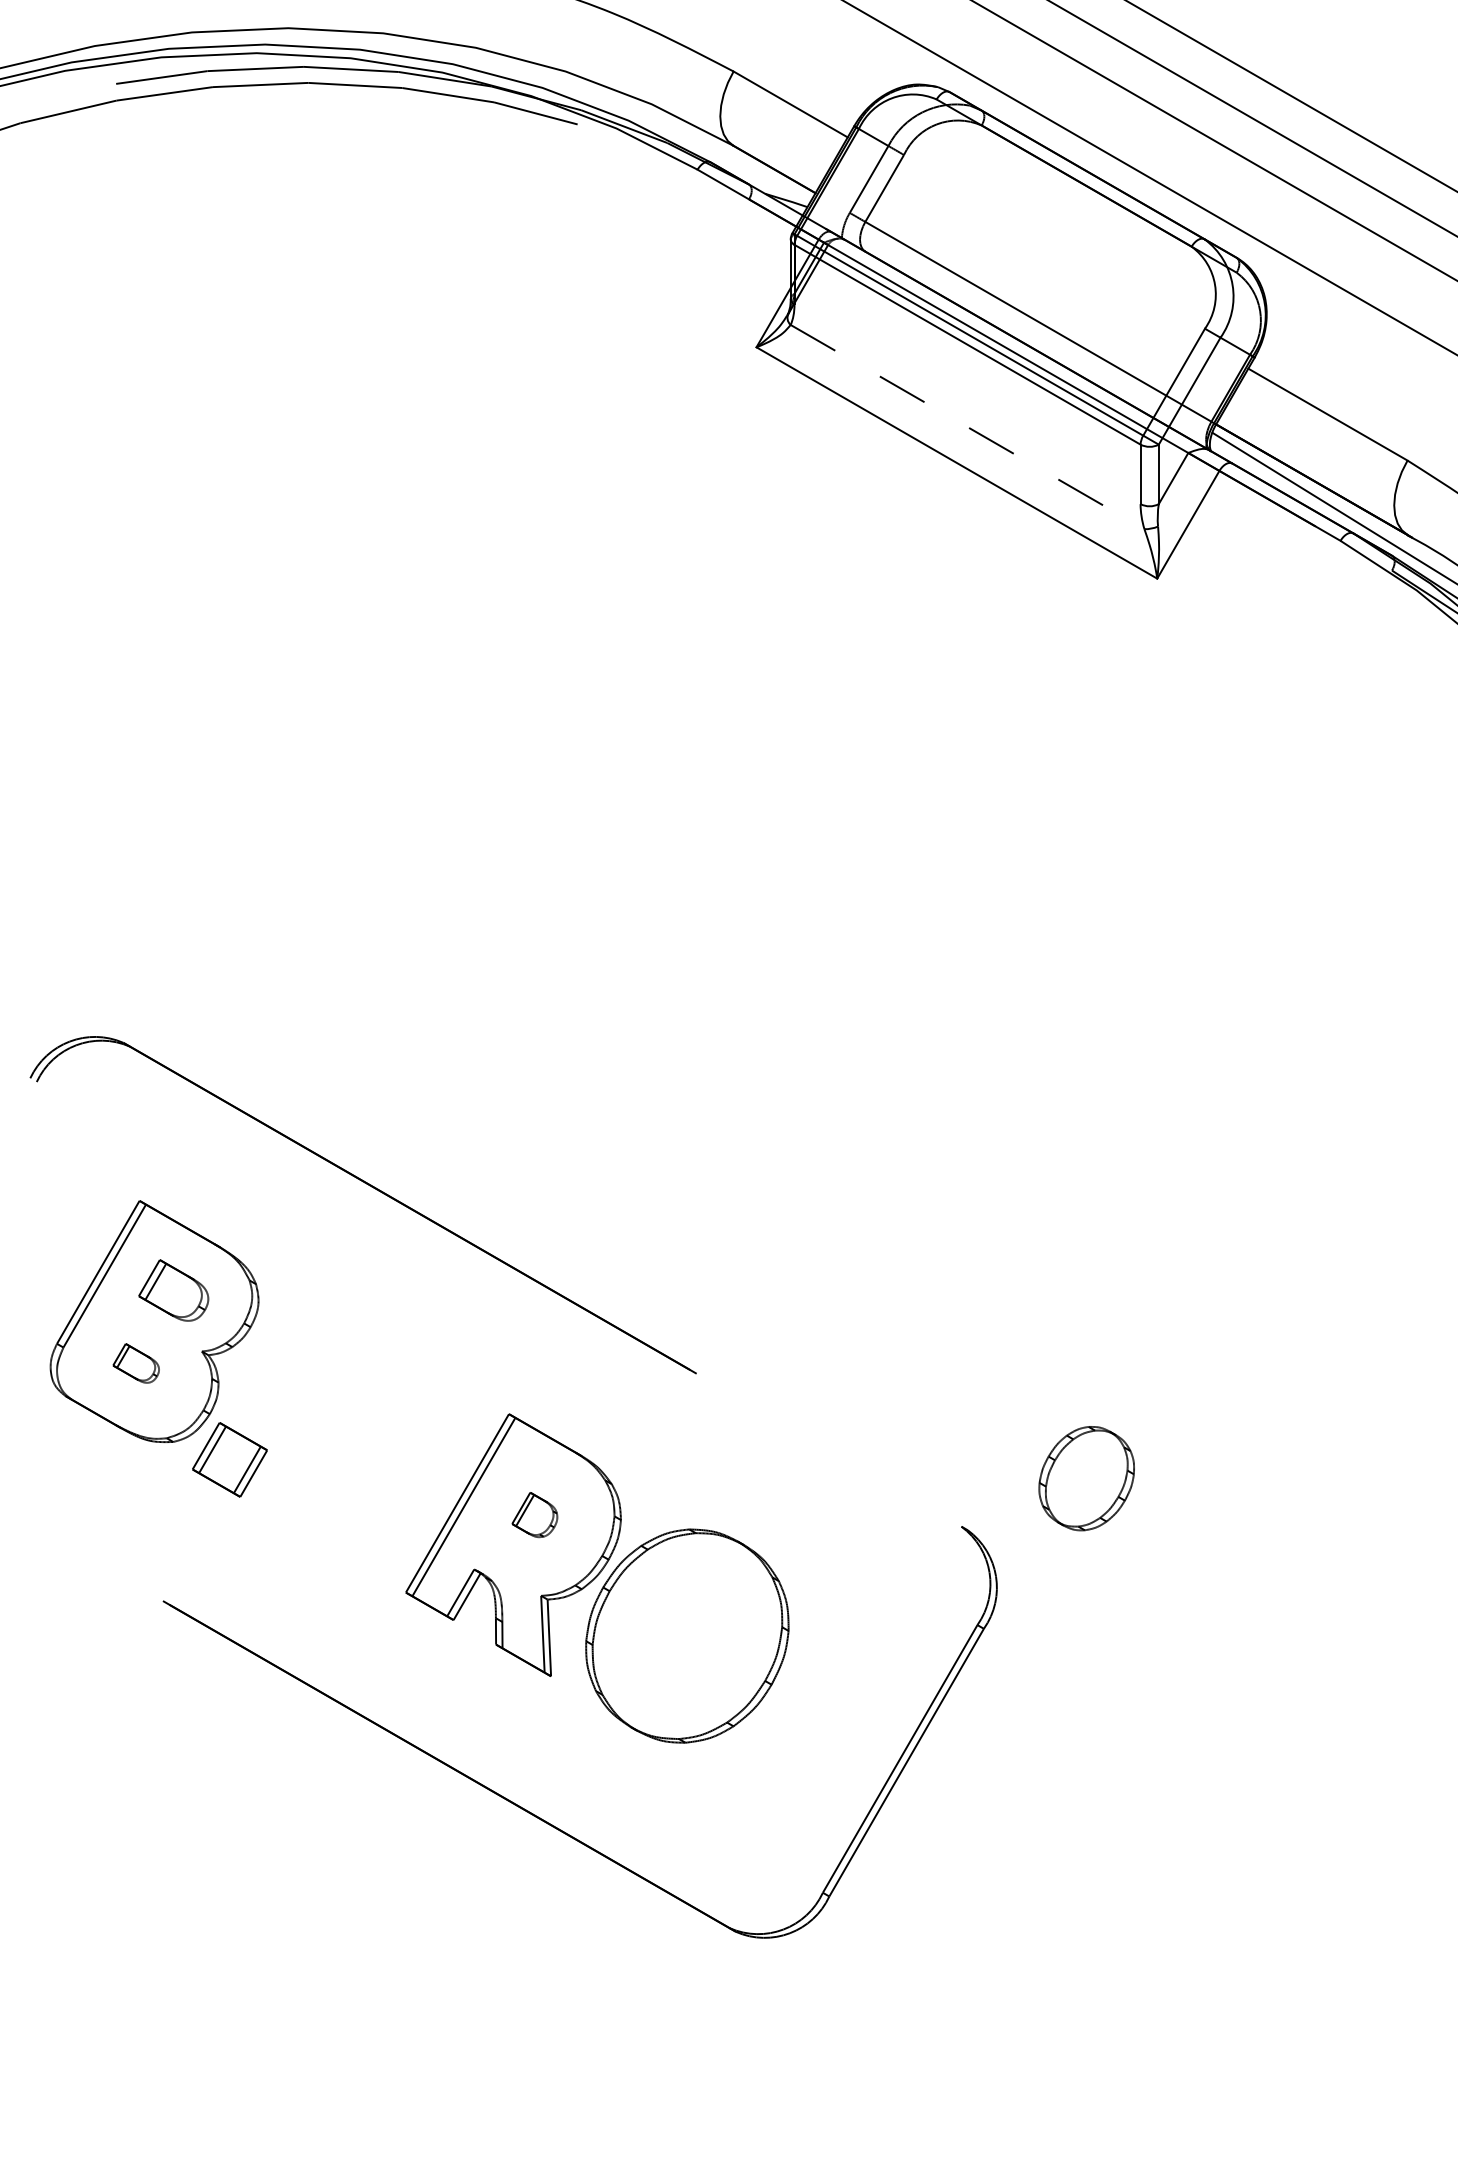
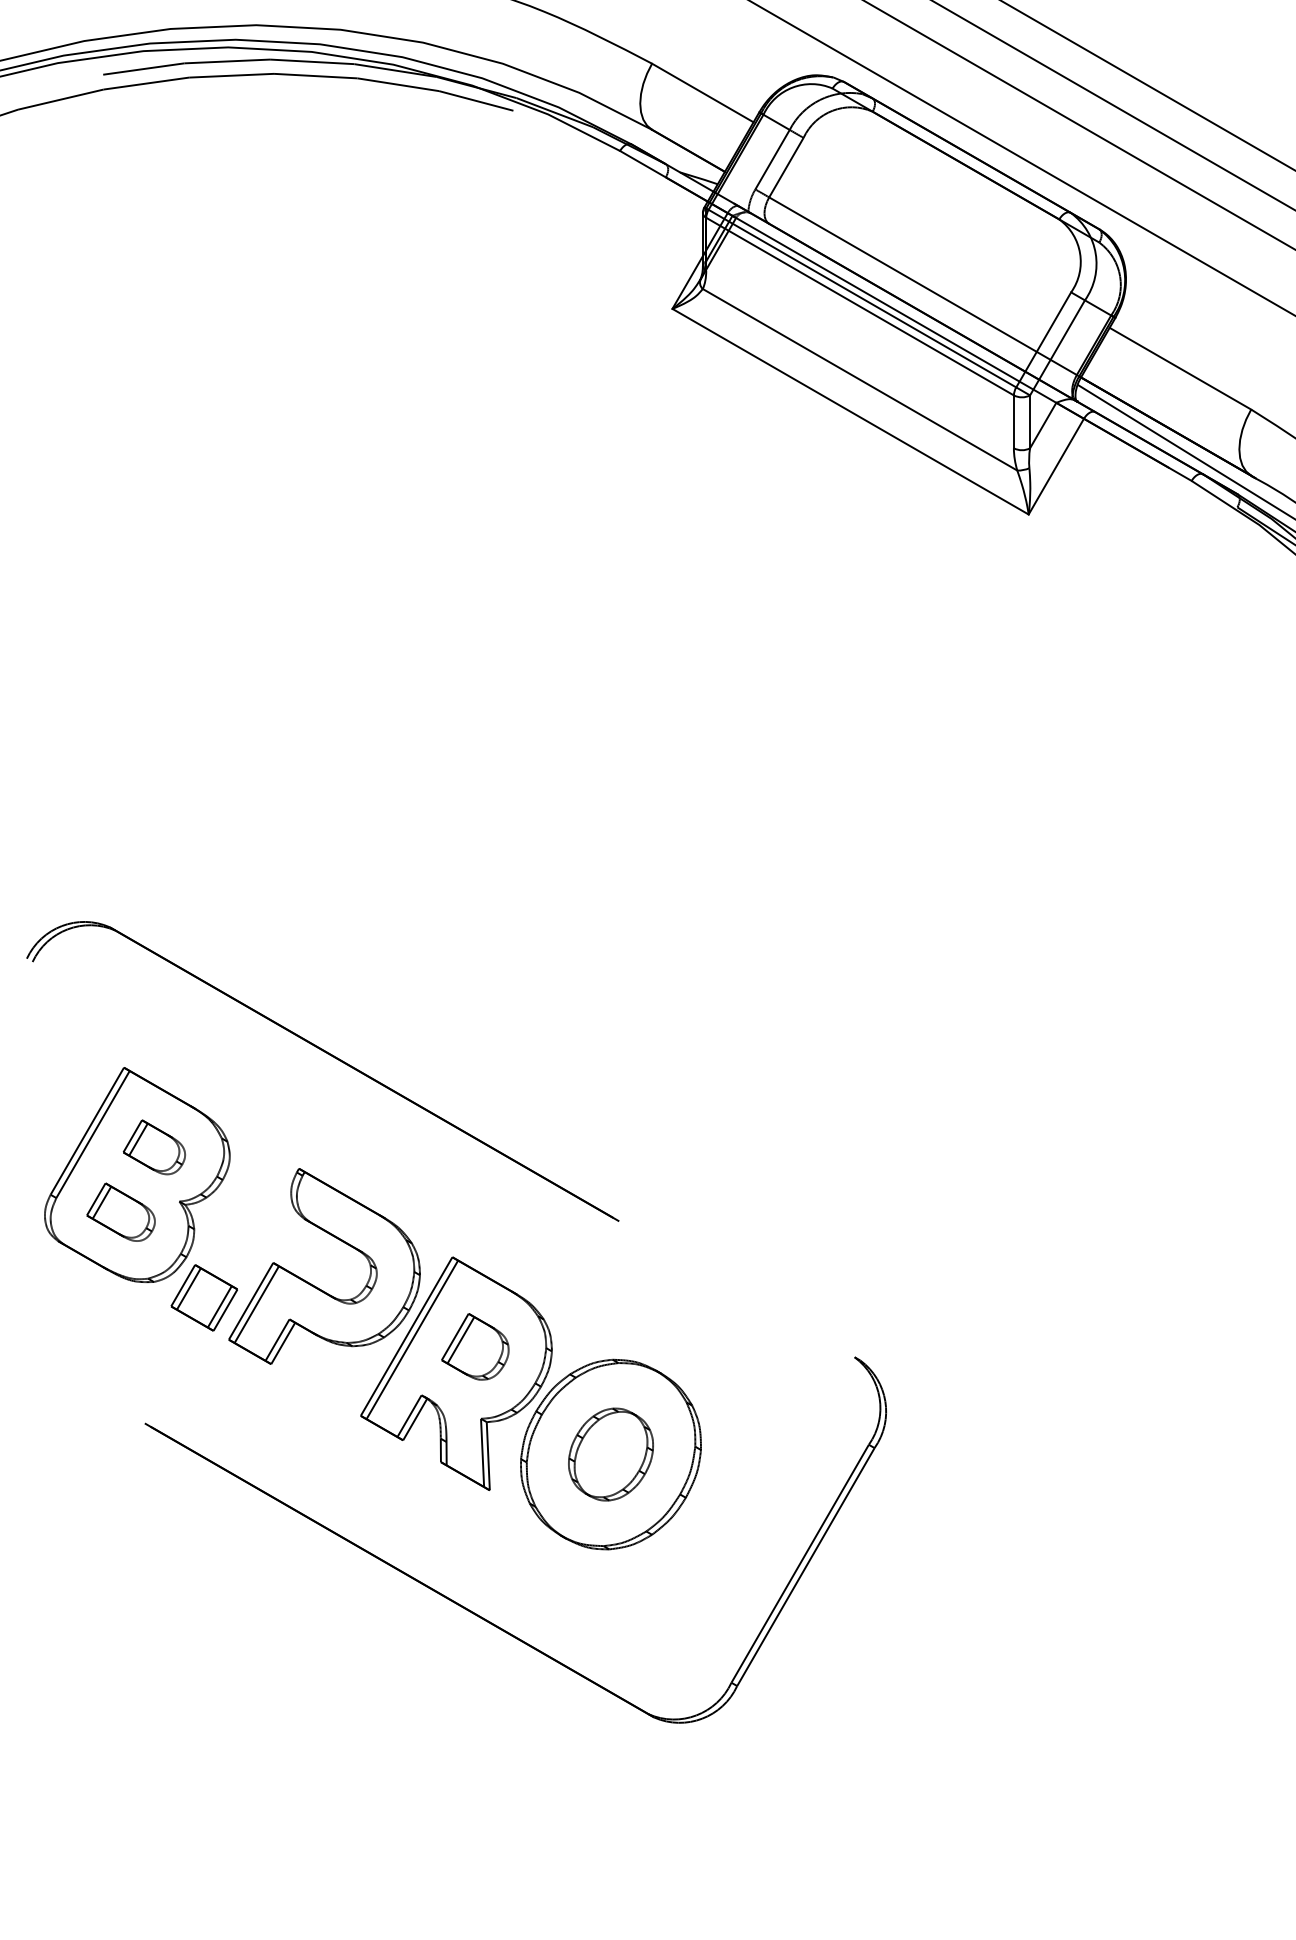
line: (968, 426) -> (860, 379), dashed -> solid
part: (135, 1362) -> (120, 1211), size x1.67
part: (352, 1444) -> (313, 1284), added
part: (1086, 1478) -> (610, 1454), moved
part: (534, 1514) -> (475, 1346), size x1.67

